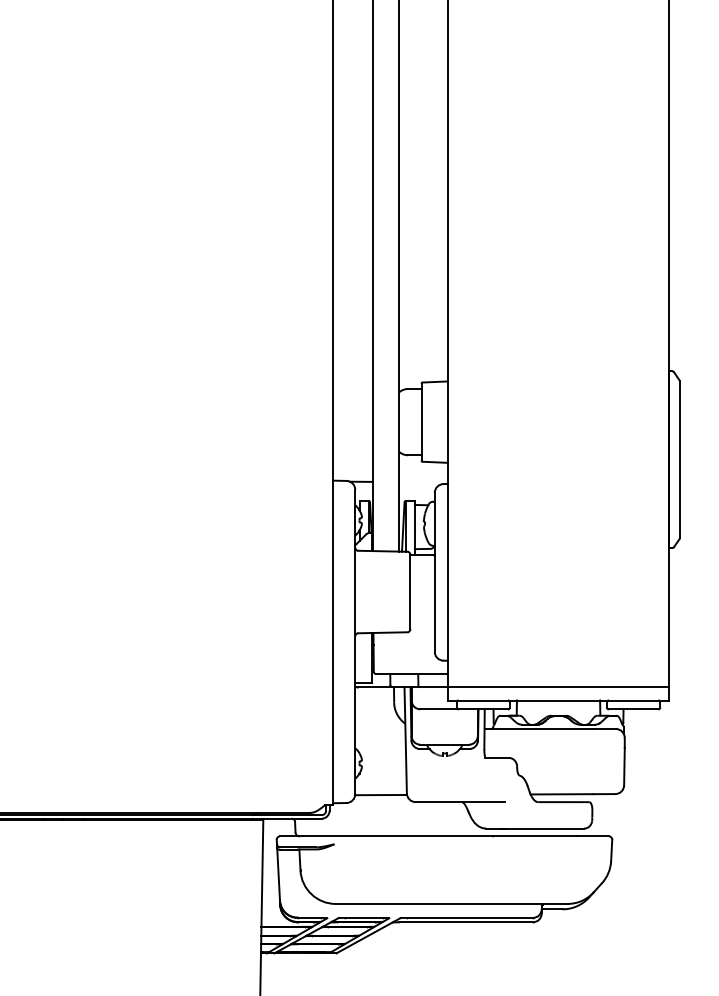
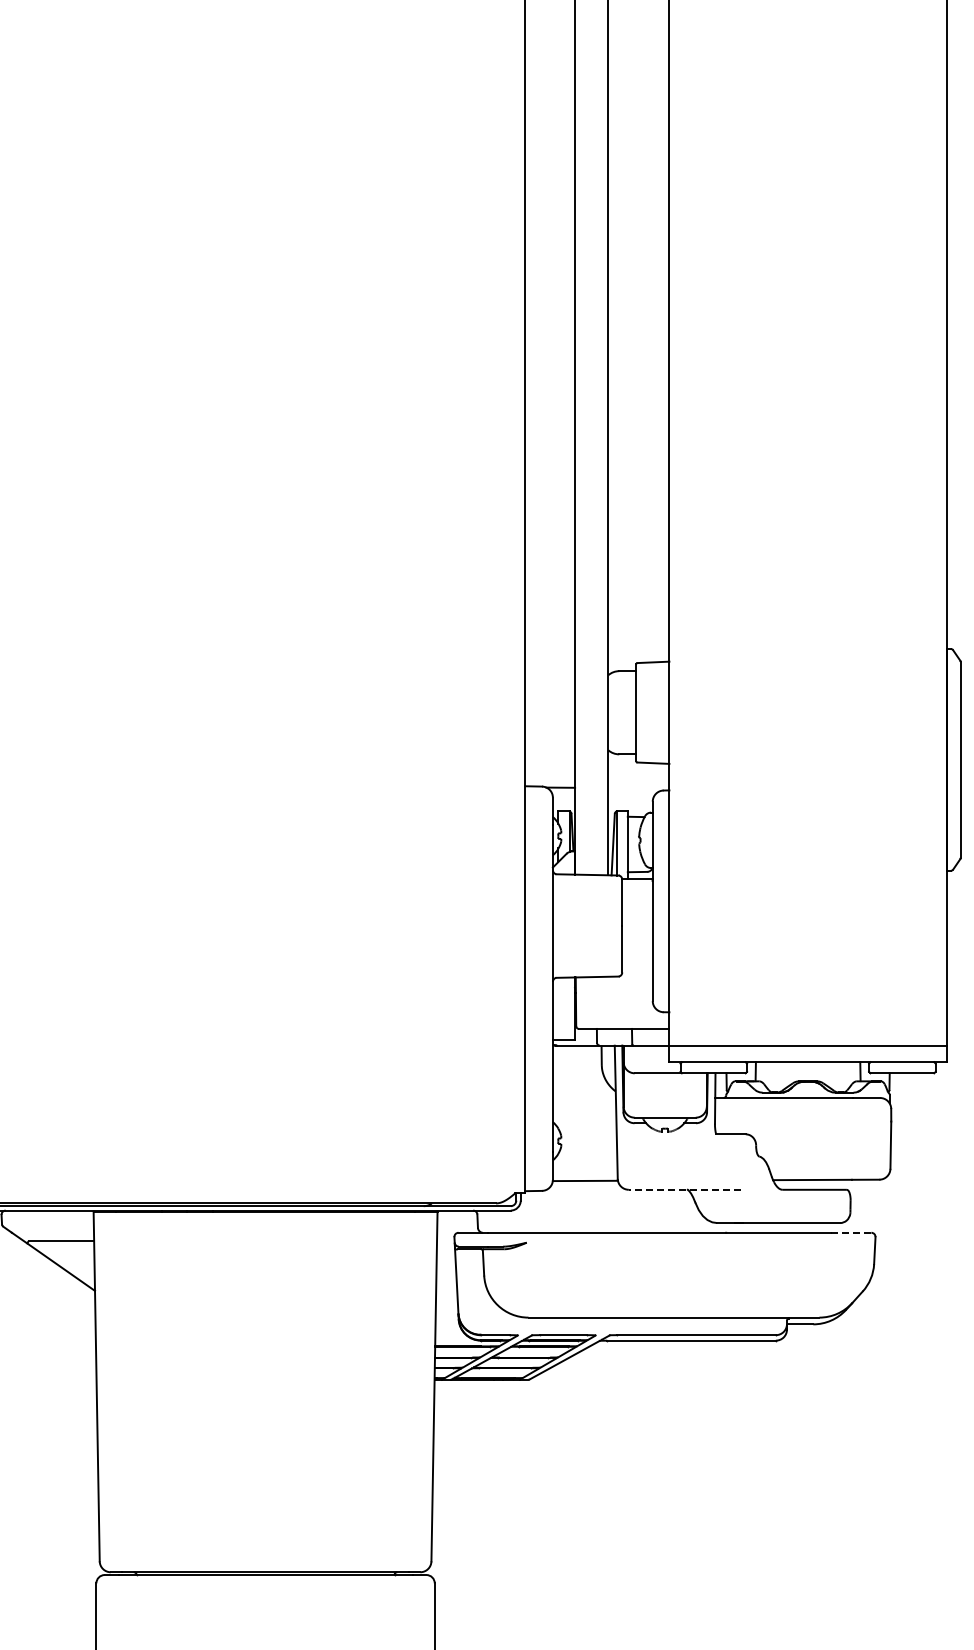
line: (460, 801) -> (684, 1189), solid -> dashed
line: (592, 836) -> (850, 1232), solid -> dashed

